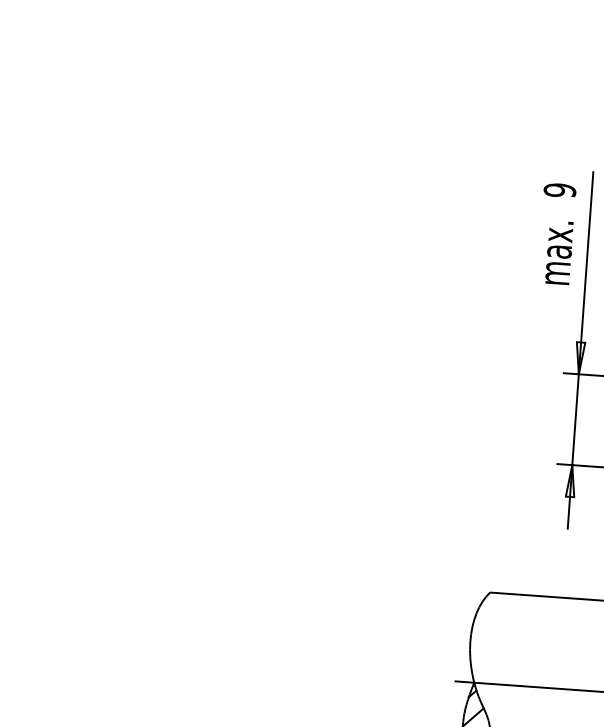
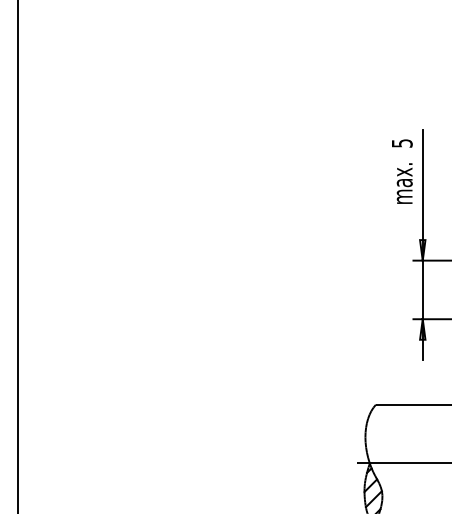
text: (558, 190) -> (401, 143), 9 -> 5

